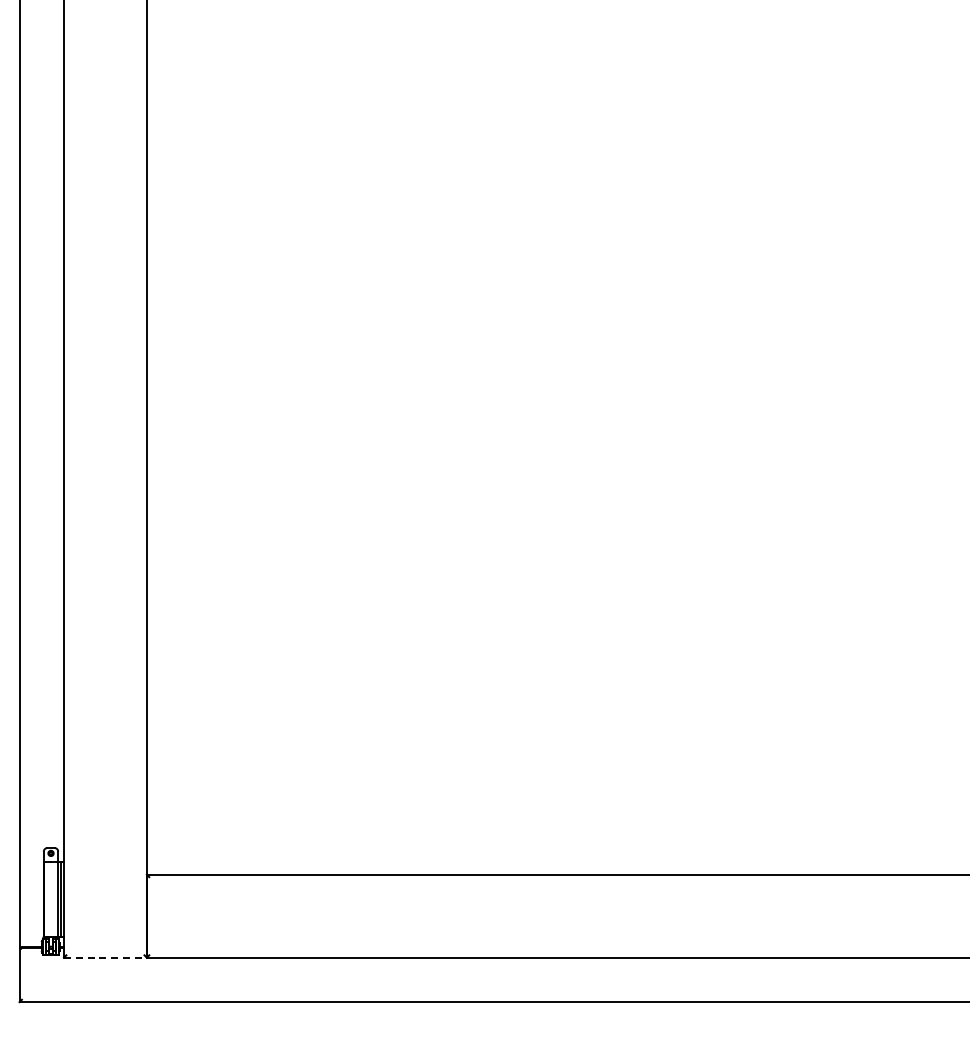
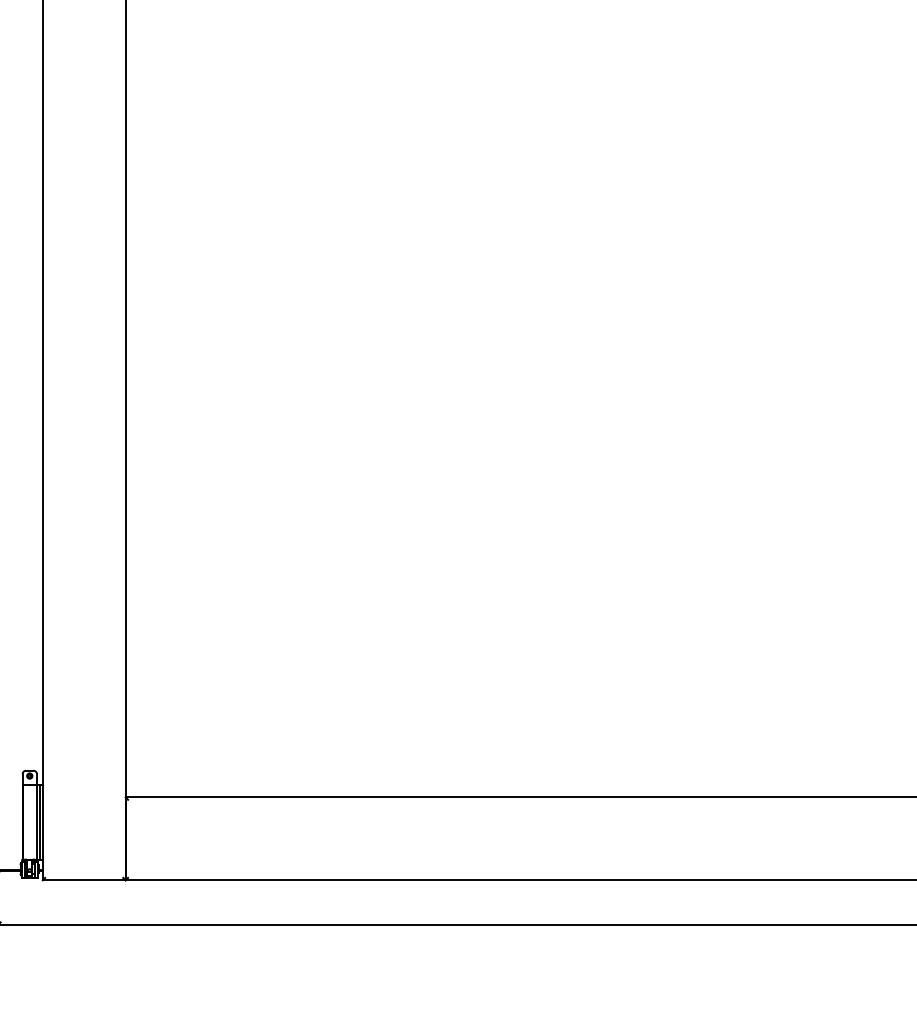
line: (105, 957) -> (84, 880), dashed -> solid

